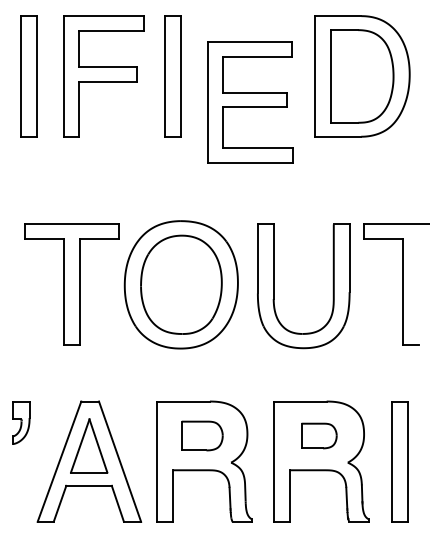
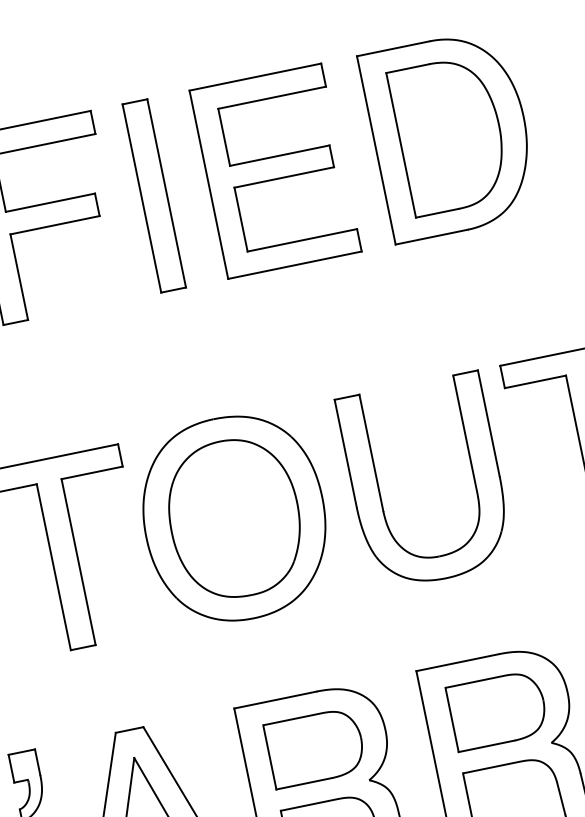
part: (250, 102) -> (275, 171), moved
part: (202, 435) -> (315, 747), size x1.43
part: (319, 435) -> (498, 709), size x1.67

